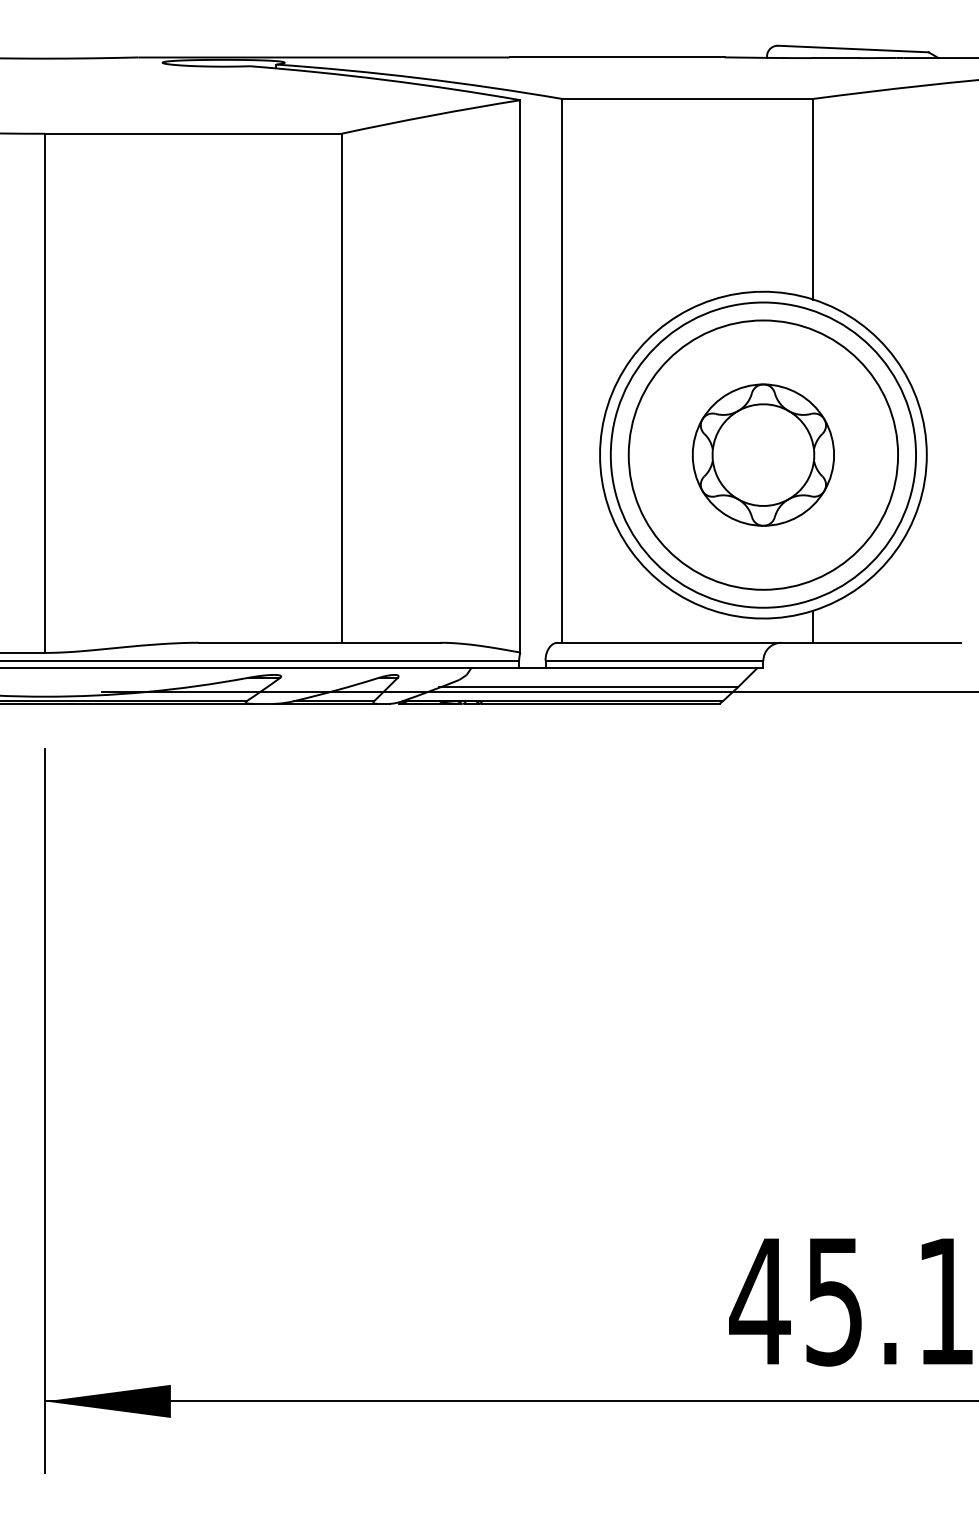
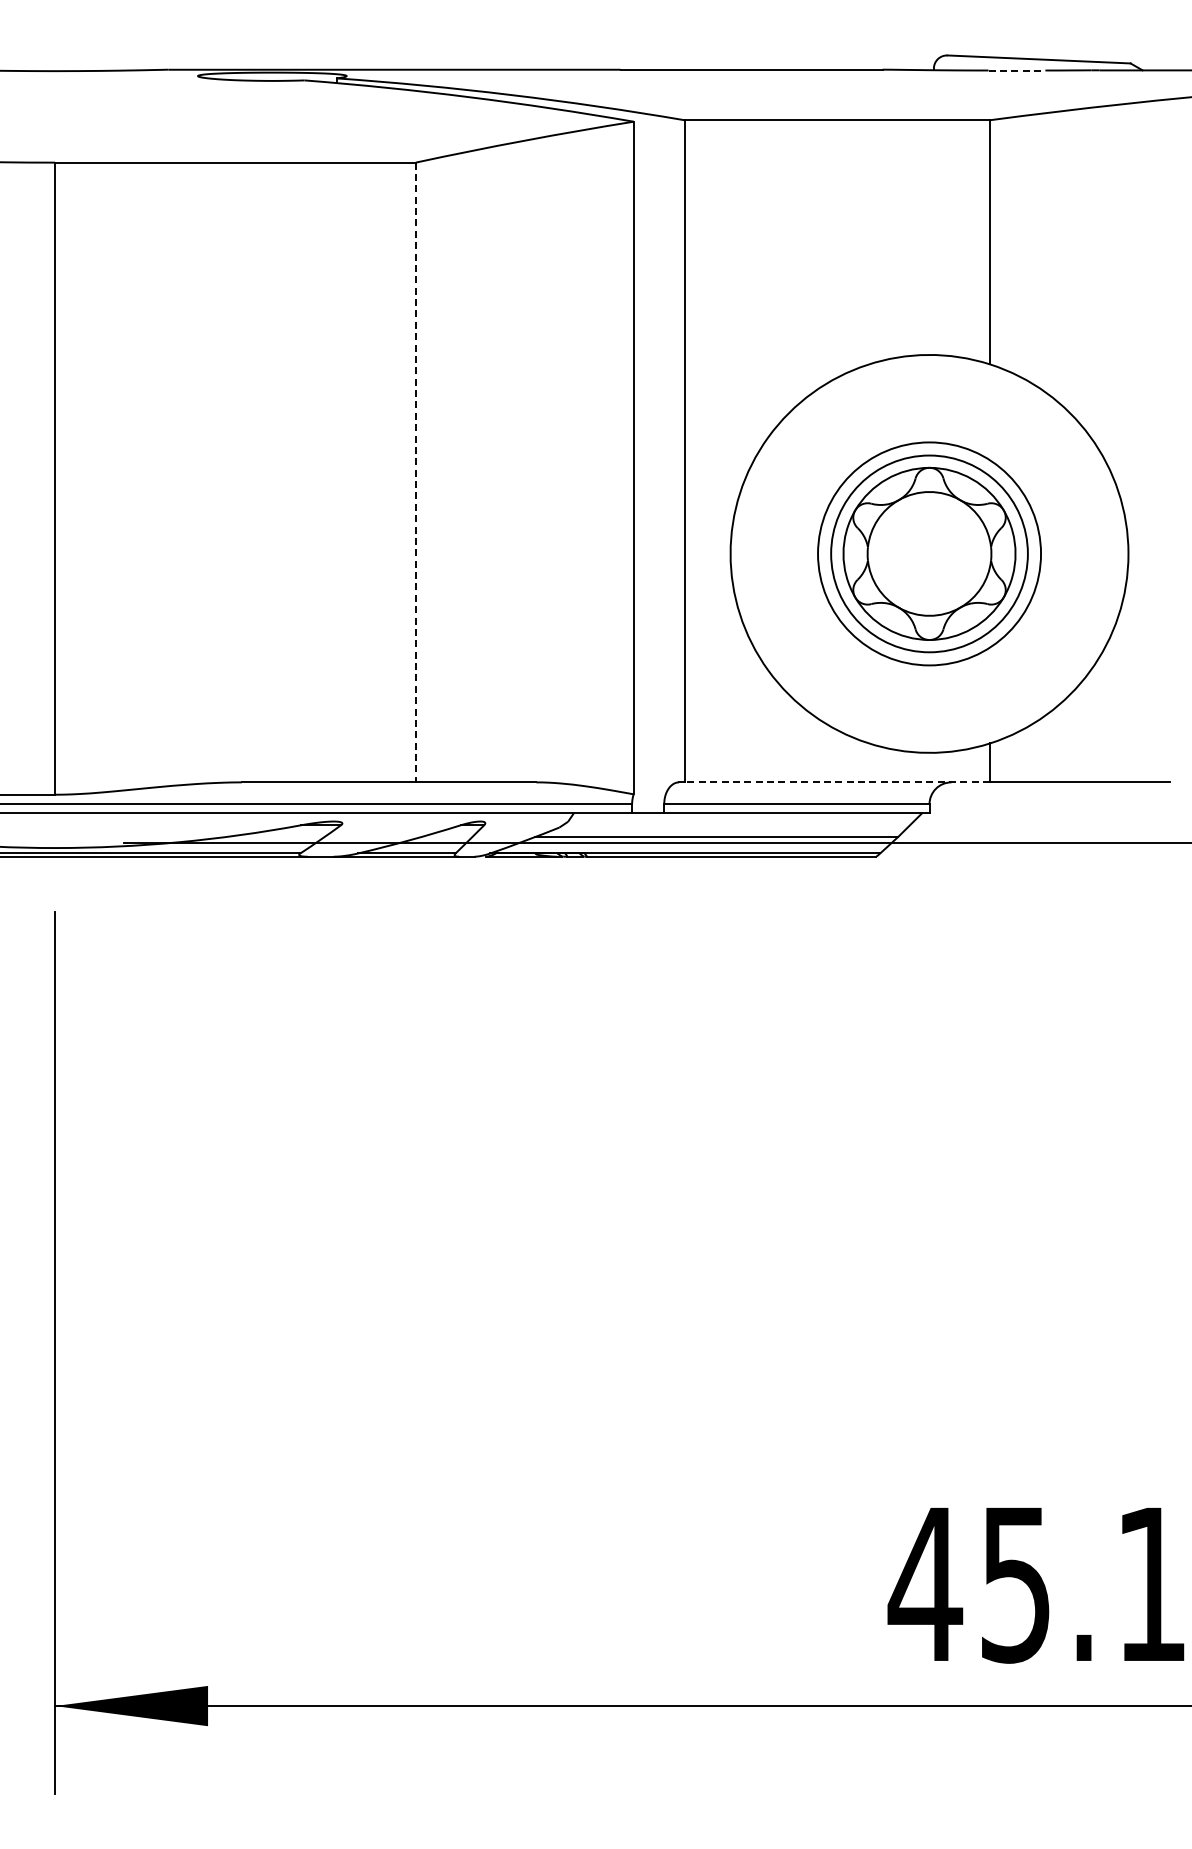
line: (835, 58) -> (1017, 70), solid -> dashed
line: (341, 388) -> (415, 472), solid -> dashed
circle: (763, 454) -> (929, 553), size x0.6
circle: (763, 454) -> (929, 553), size x0.6
line: (687, 642) -> (837, 782), solid -> dashed

